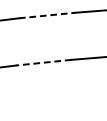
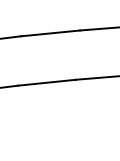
line: (47, 15) -> (50, 33), dashed -> solid
line: (43, 62) -> (46, 82), dashed -> solid

